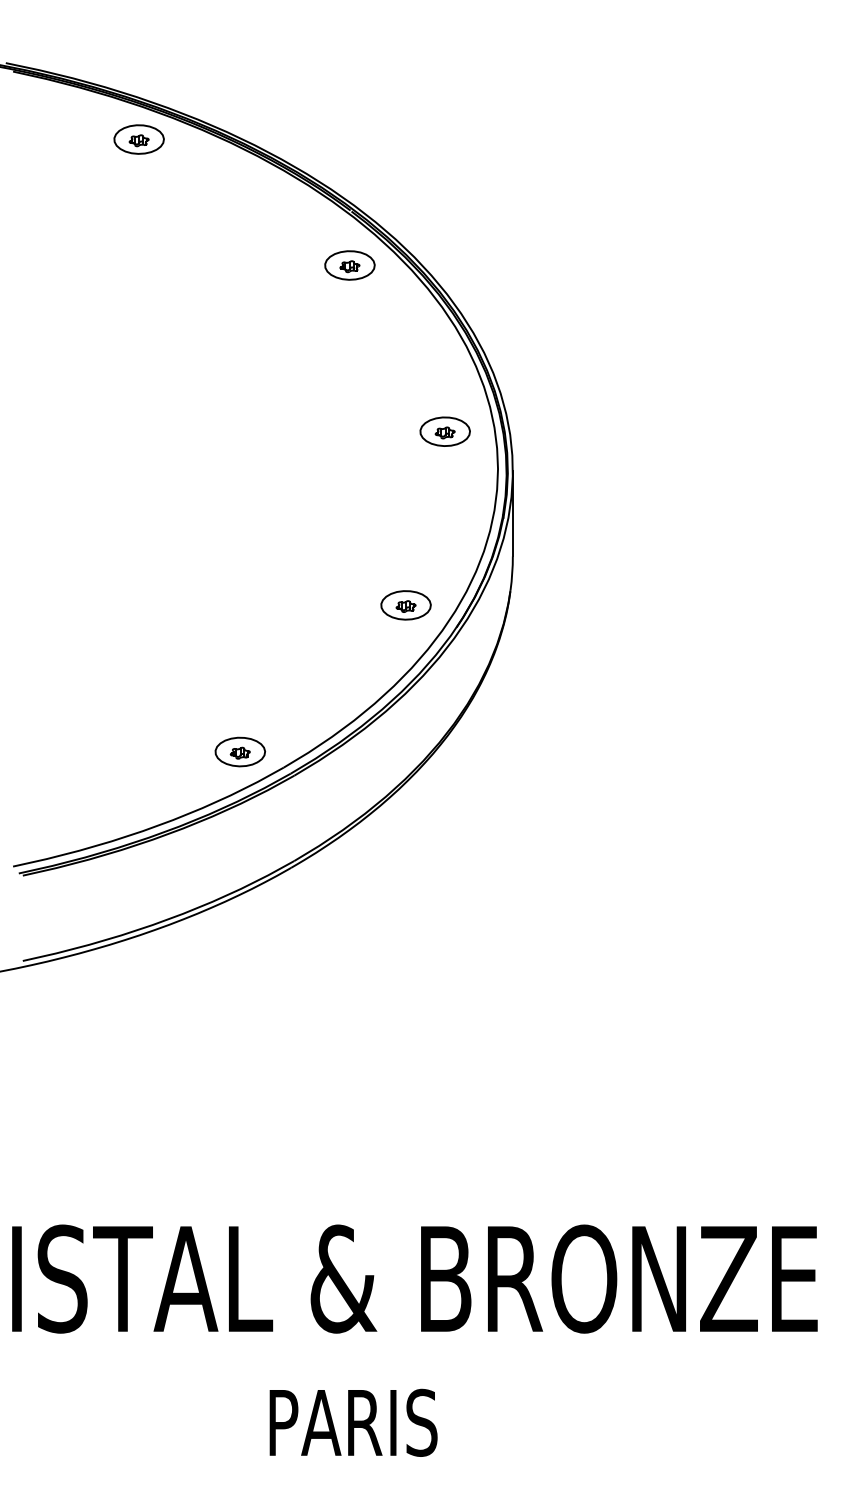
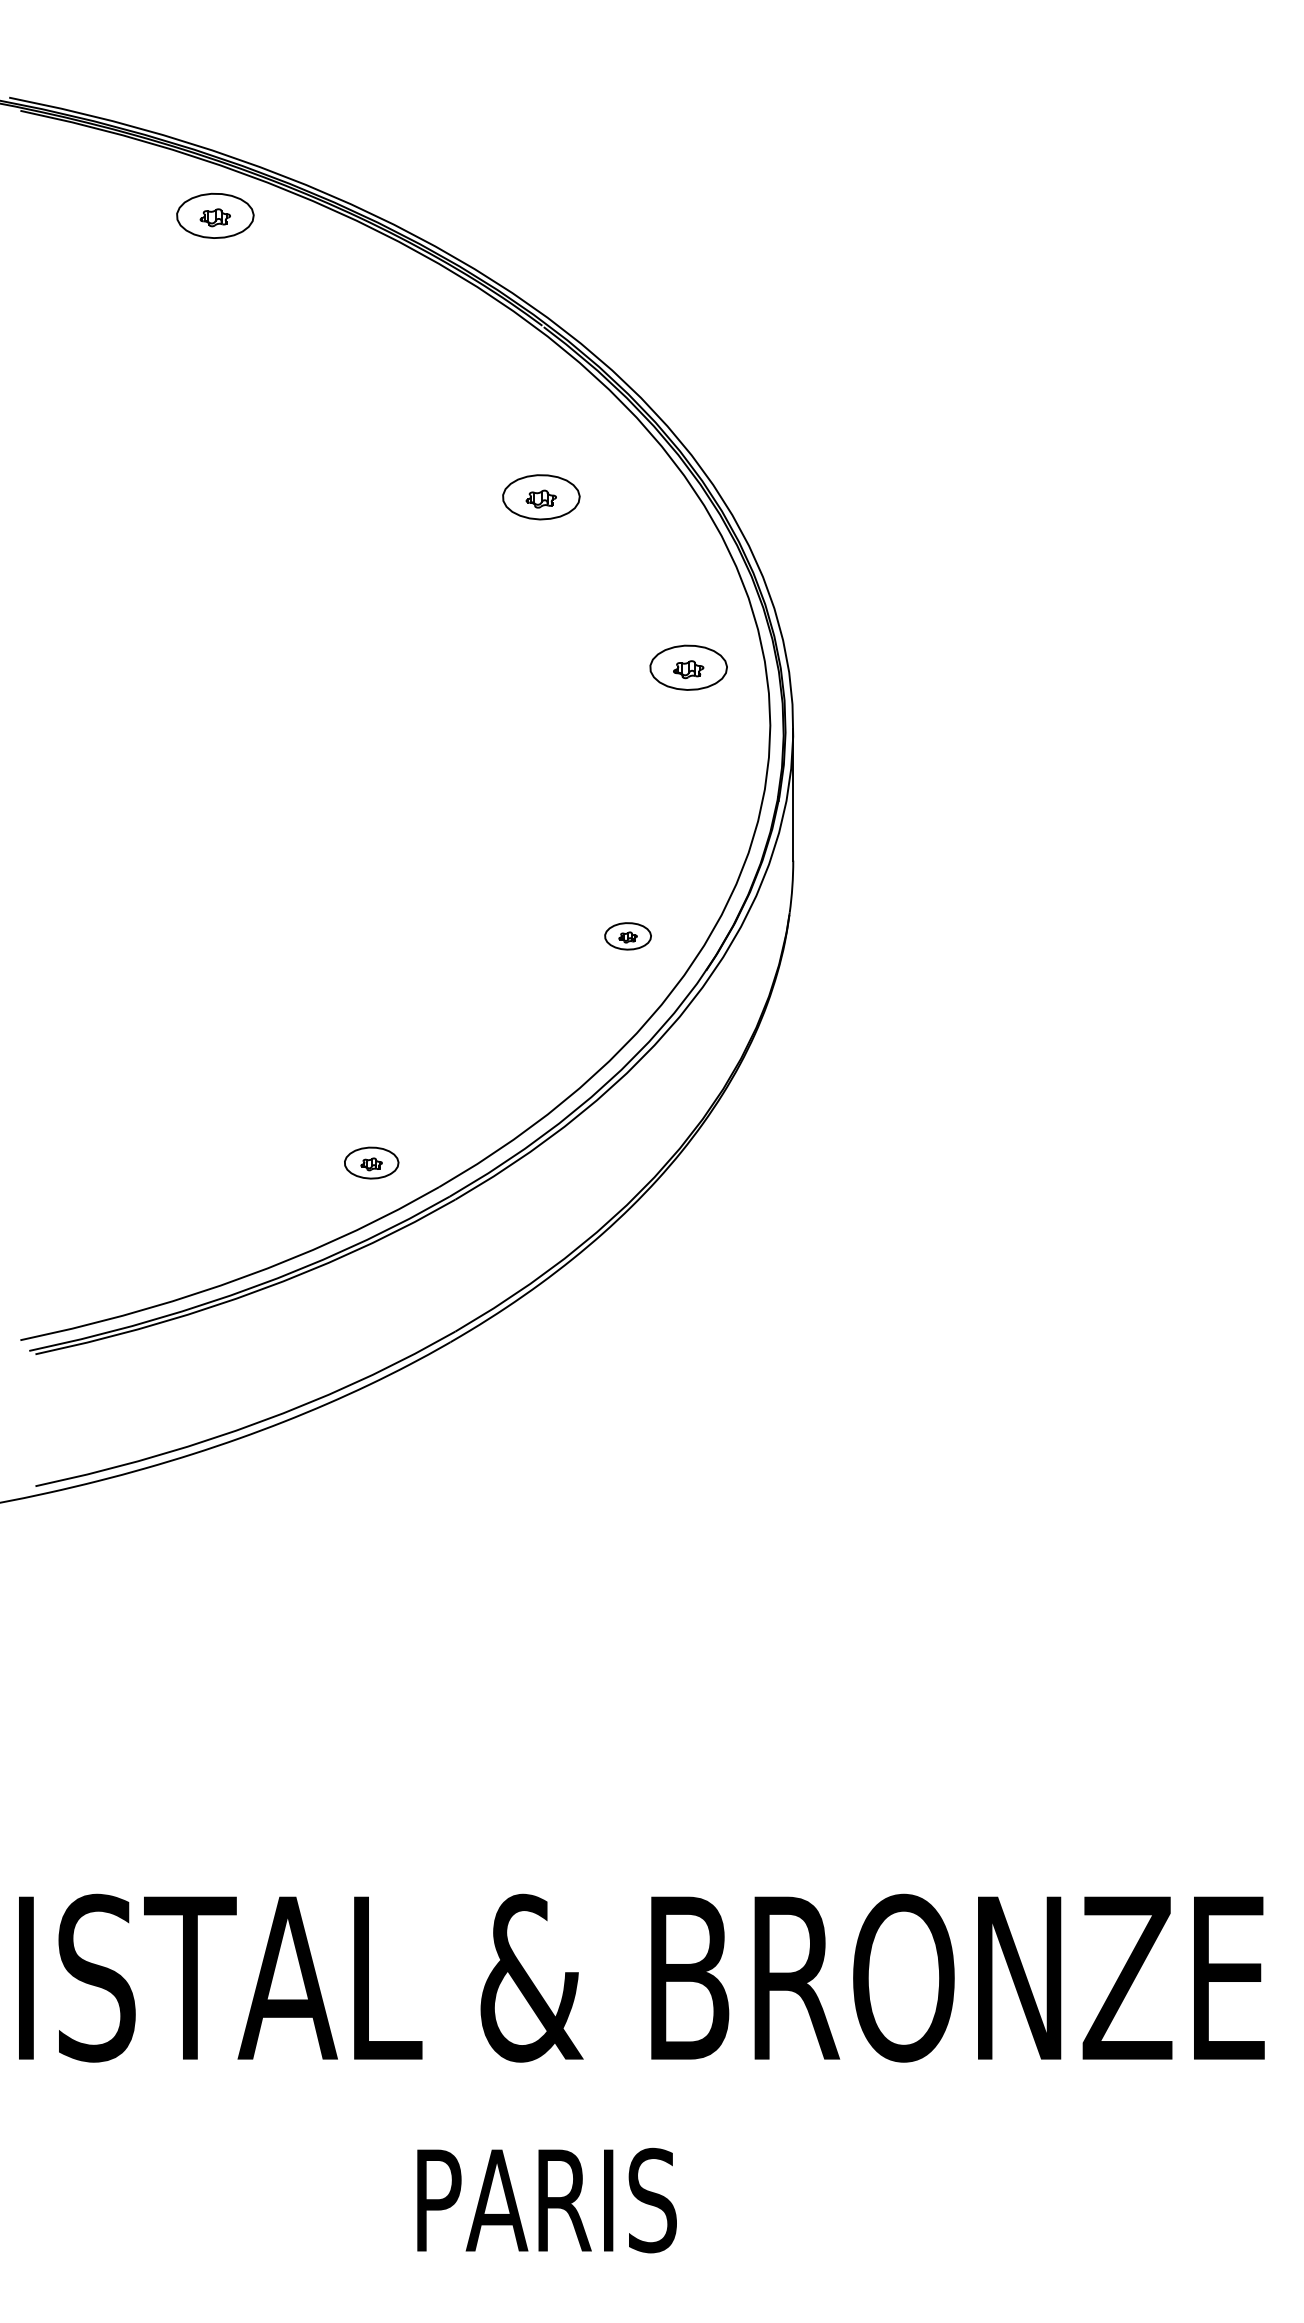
part: (349, 265) -> (540, 497), moved
part: (405, 605) -> (627, 936), size x0.6
part: (239, 751) -> (370, 1162), size x0.7

